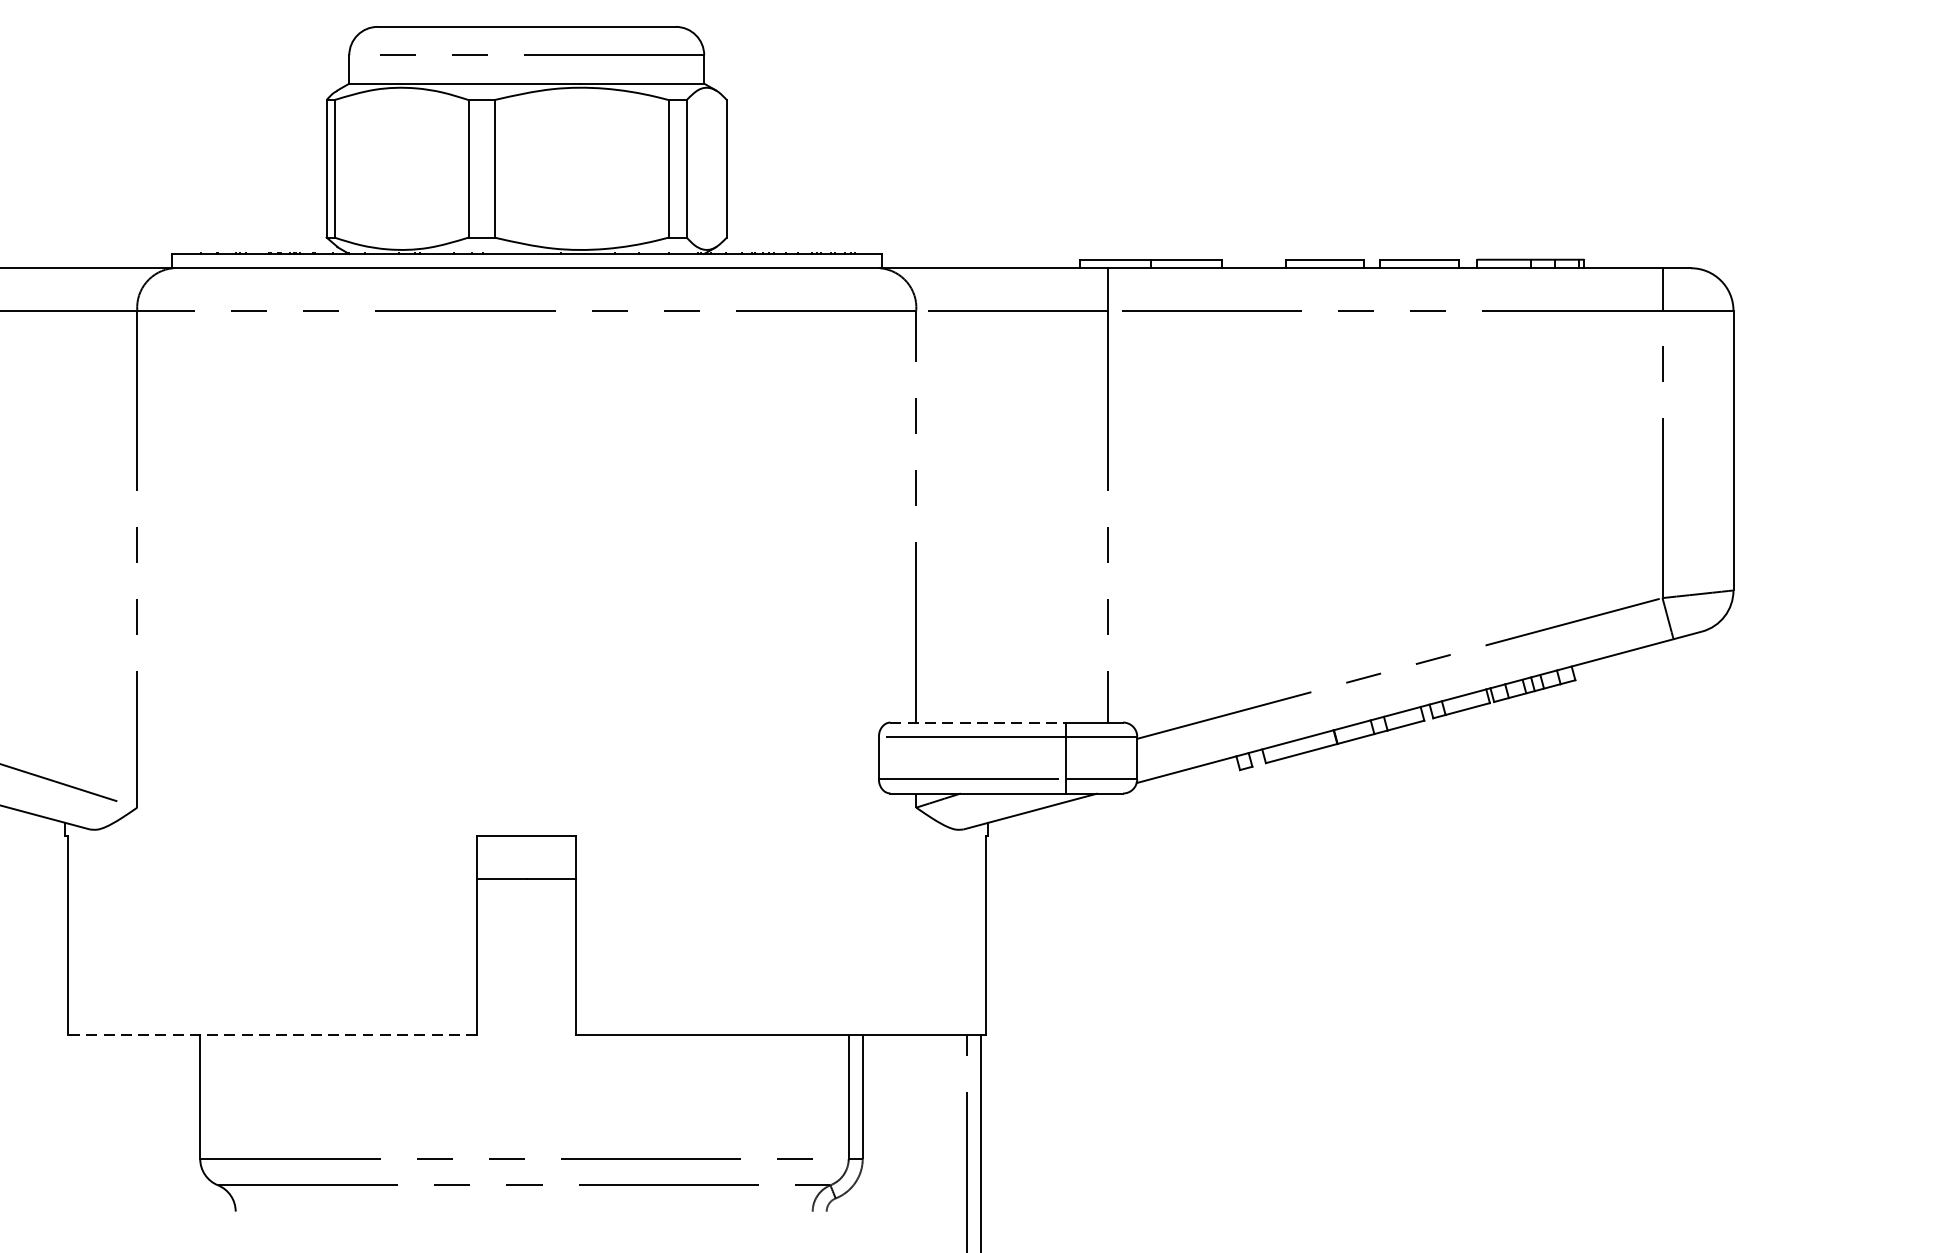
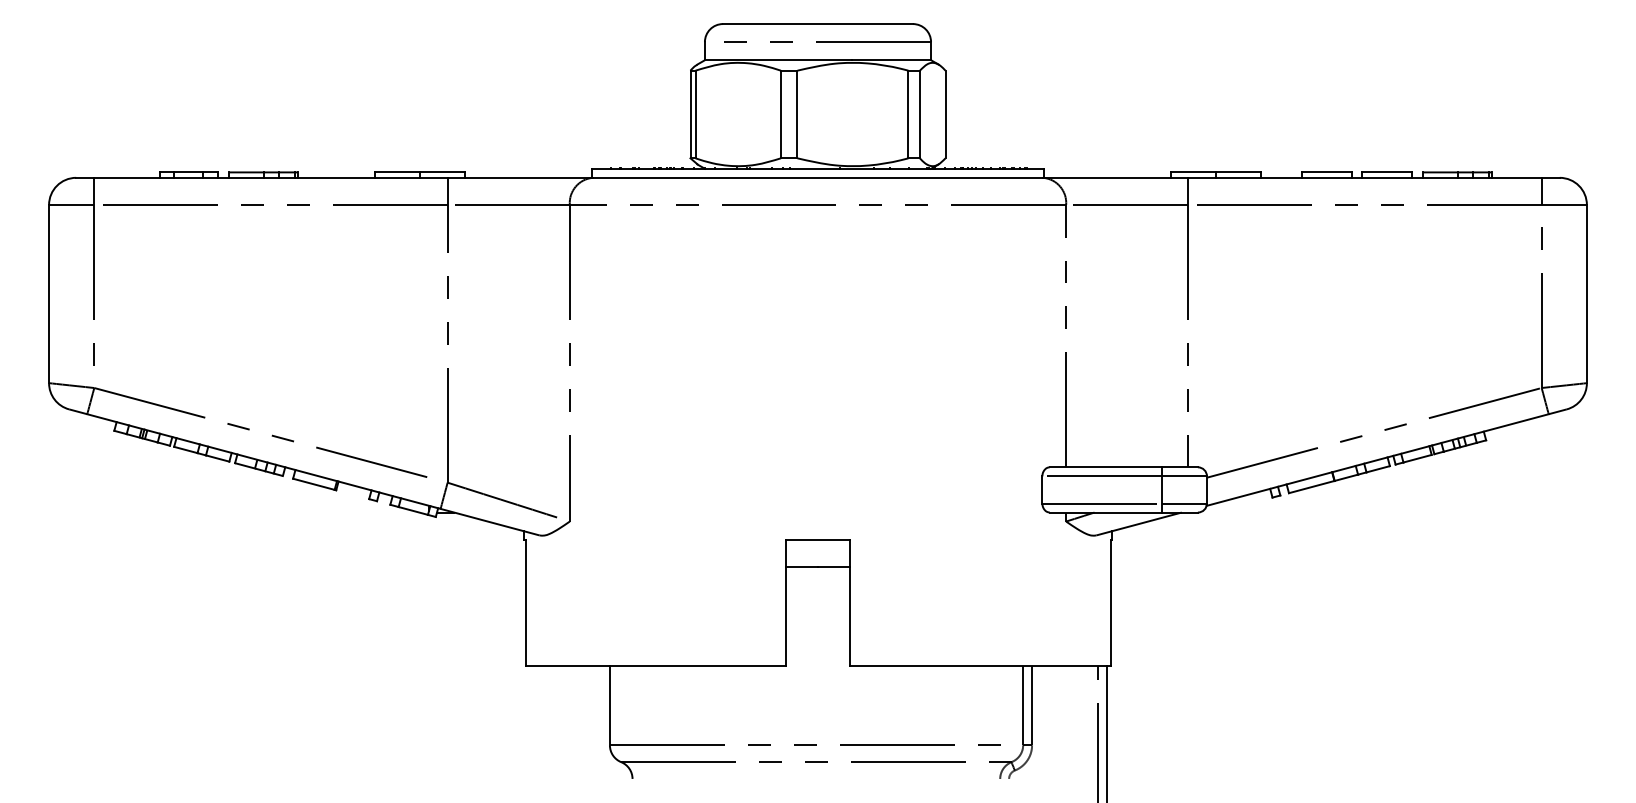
line: (979, 722) -> (1106, 467), dashed -> solid
line: (271, 1035) -> (655, 666), dashed -> solid

